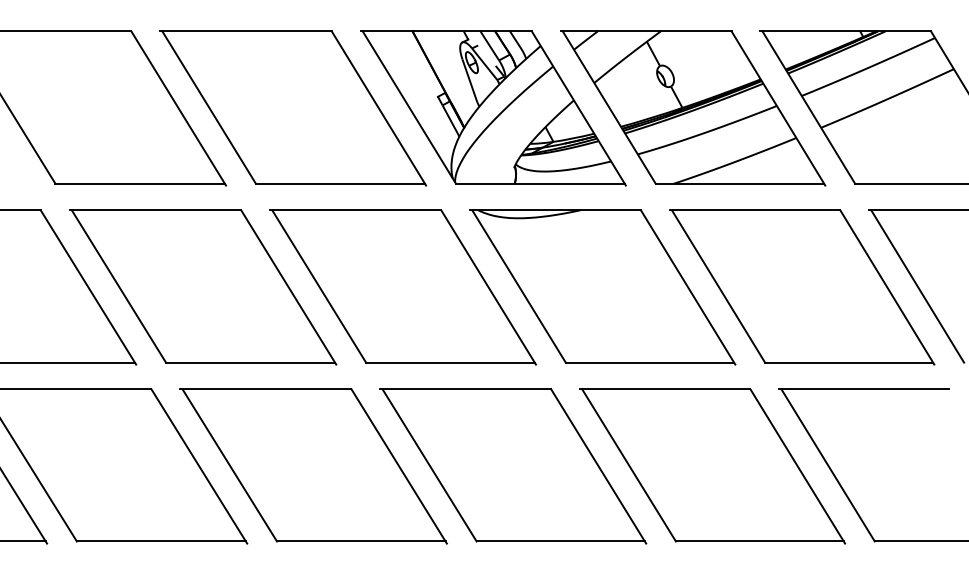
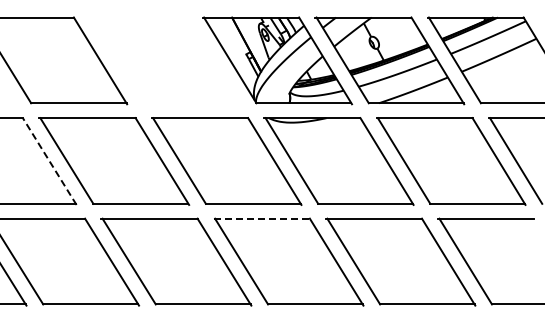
part: (292, 107) -> (164, 60), removed
line: (88, 287) -> (49, 161), solid -> dashed
line: (466, 388) -> (262, 218), solid -> dashed

